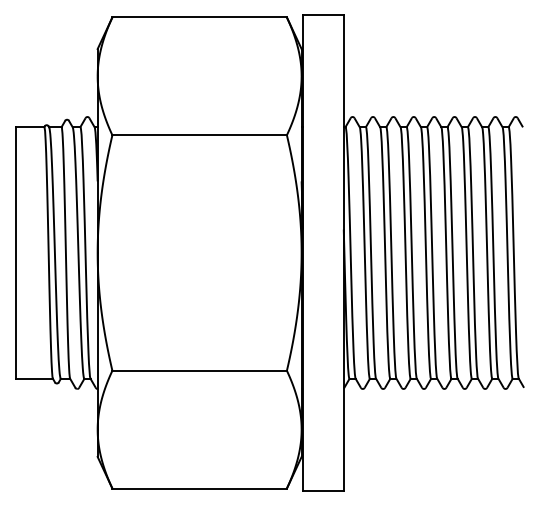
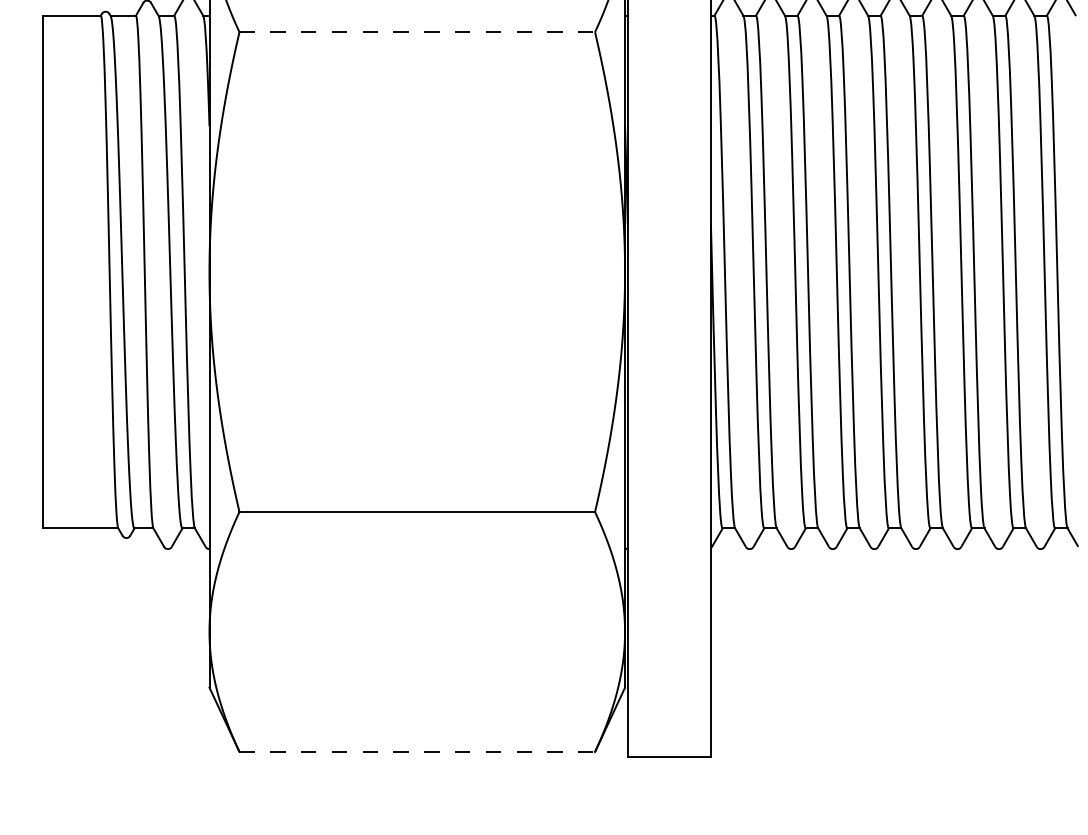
line: (200, 135) -> (418, 32), solid -> dashed
line: (200, 488) -> (418, 751), solid -> dashed

